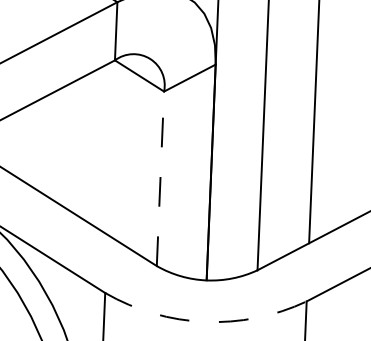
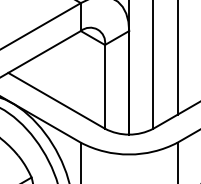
line: (161, 178) -> (105, 86), dashed -> solid
arc: (205, 321) -> (129, 154), dashed -> solid

